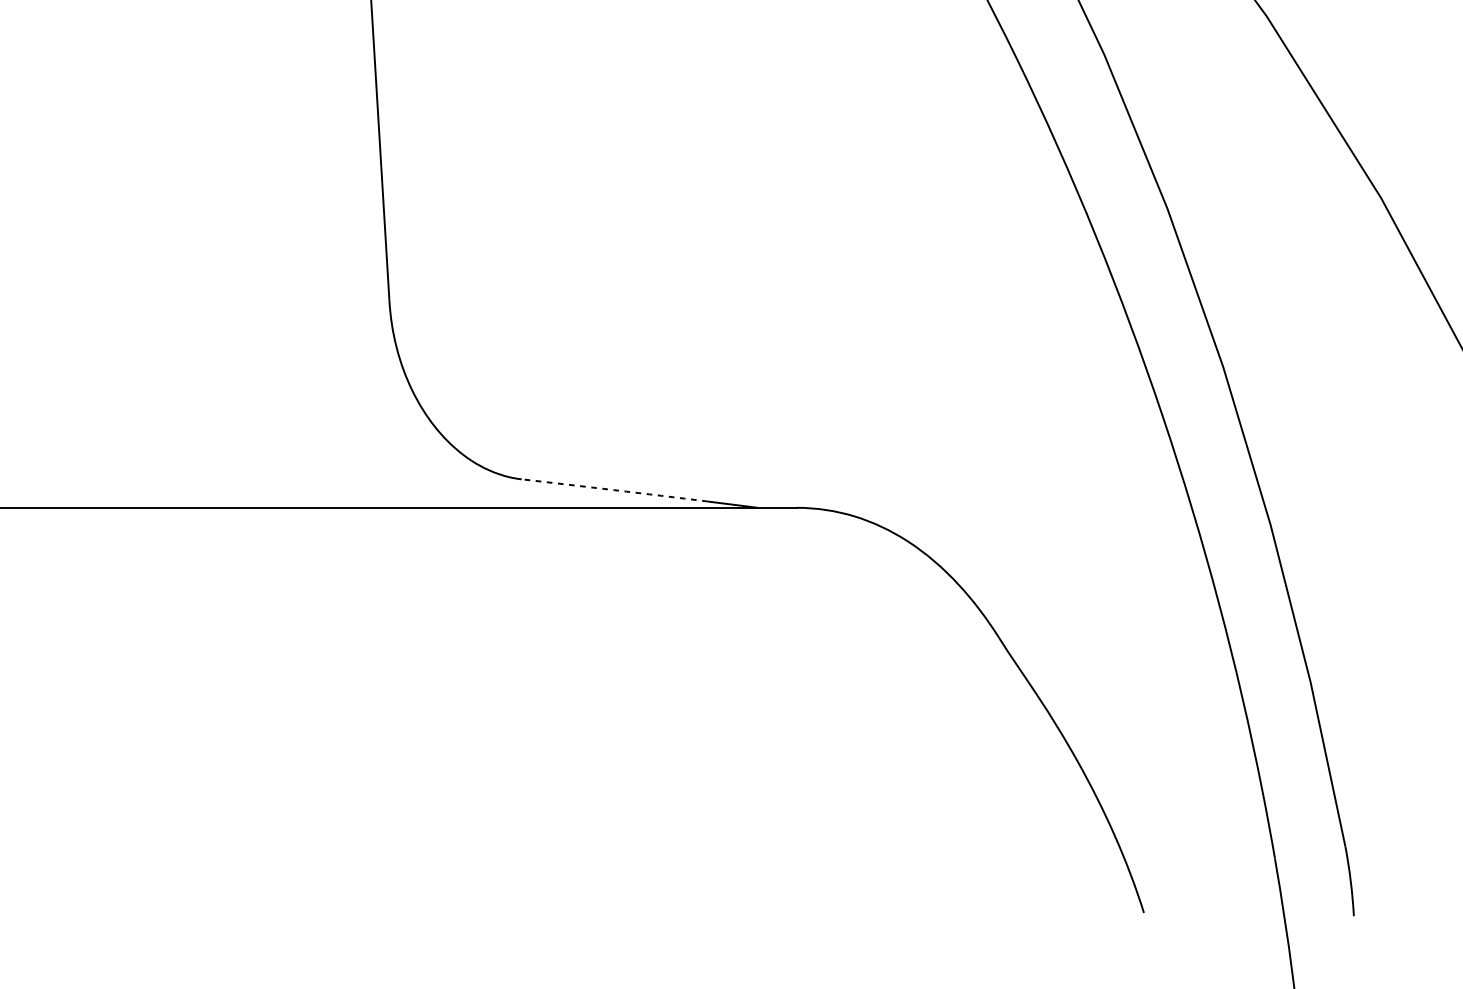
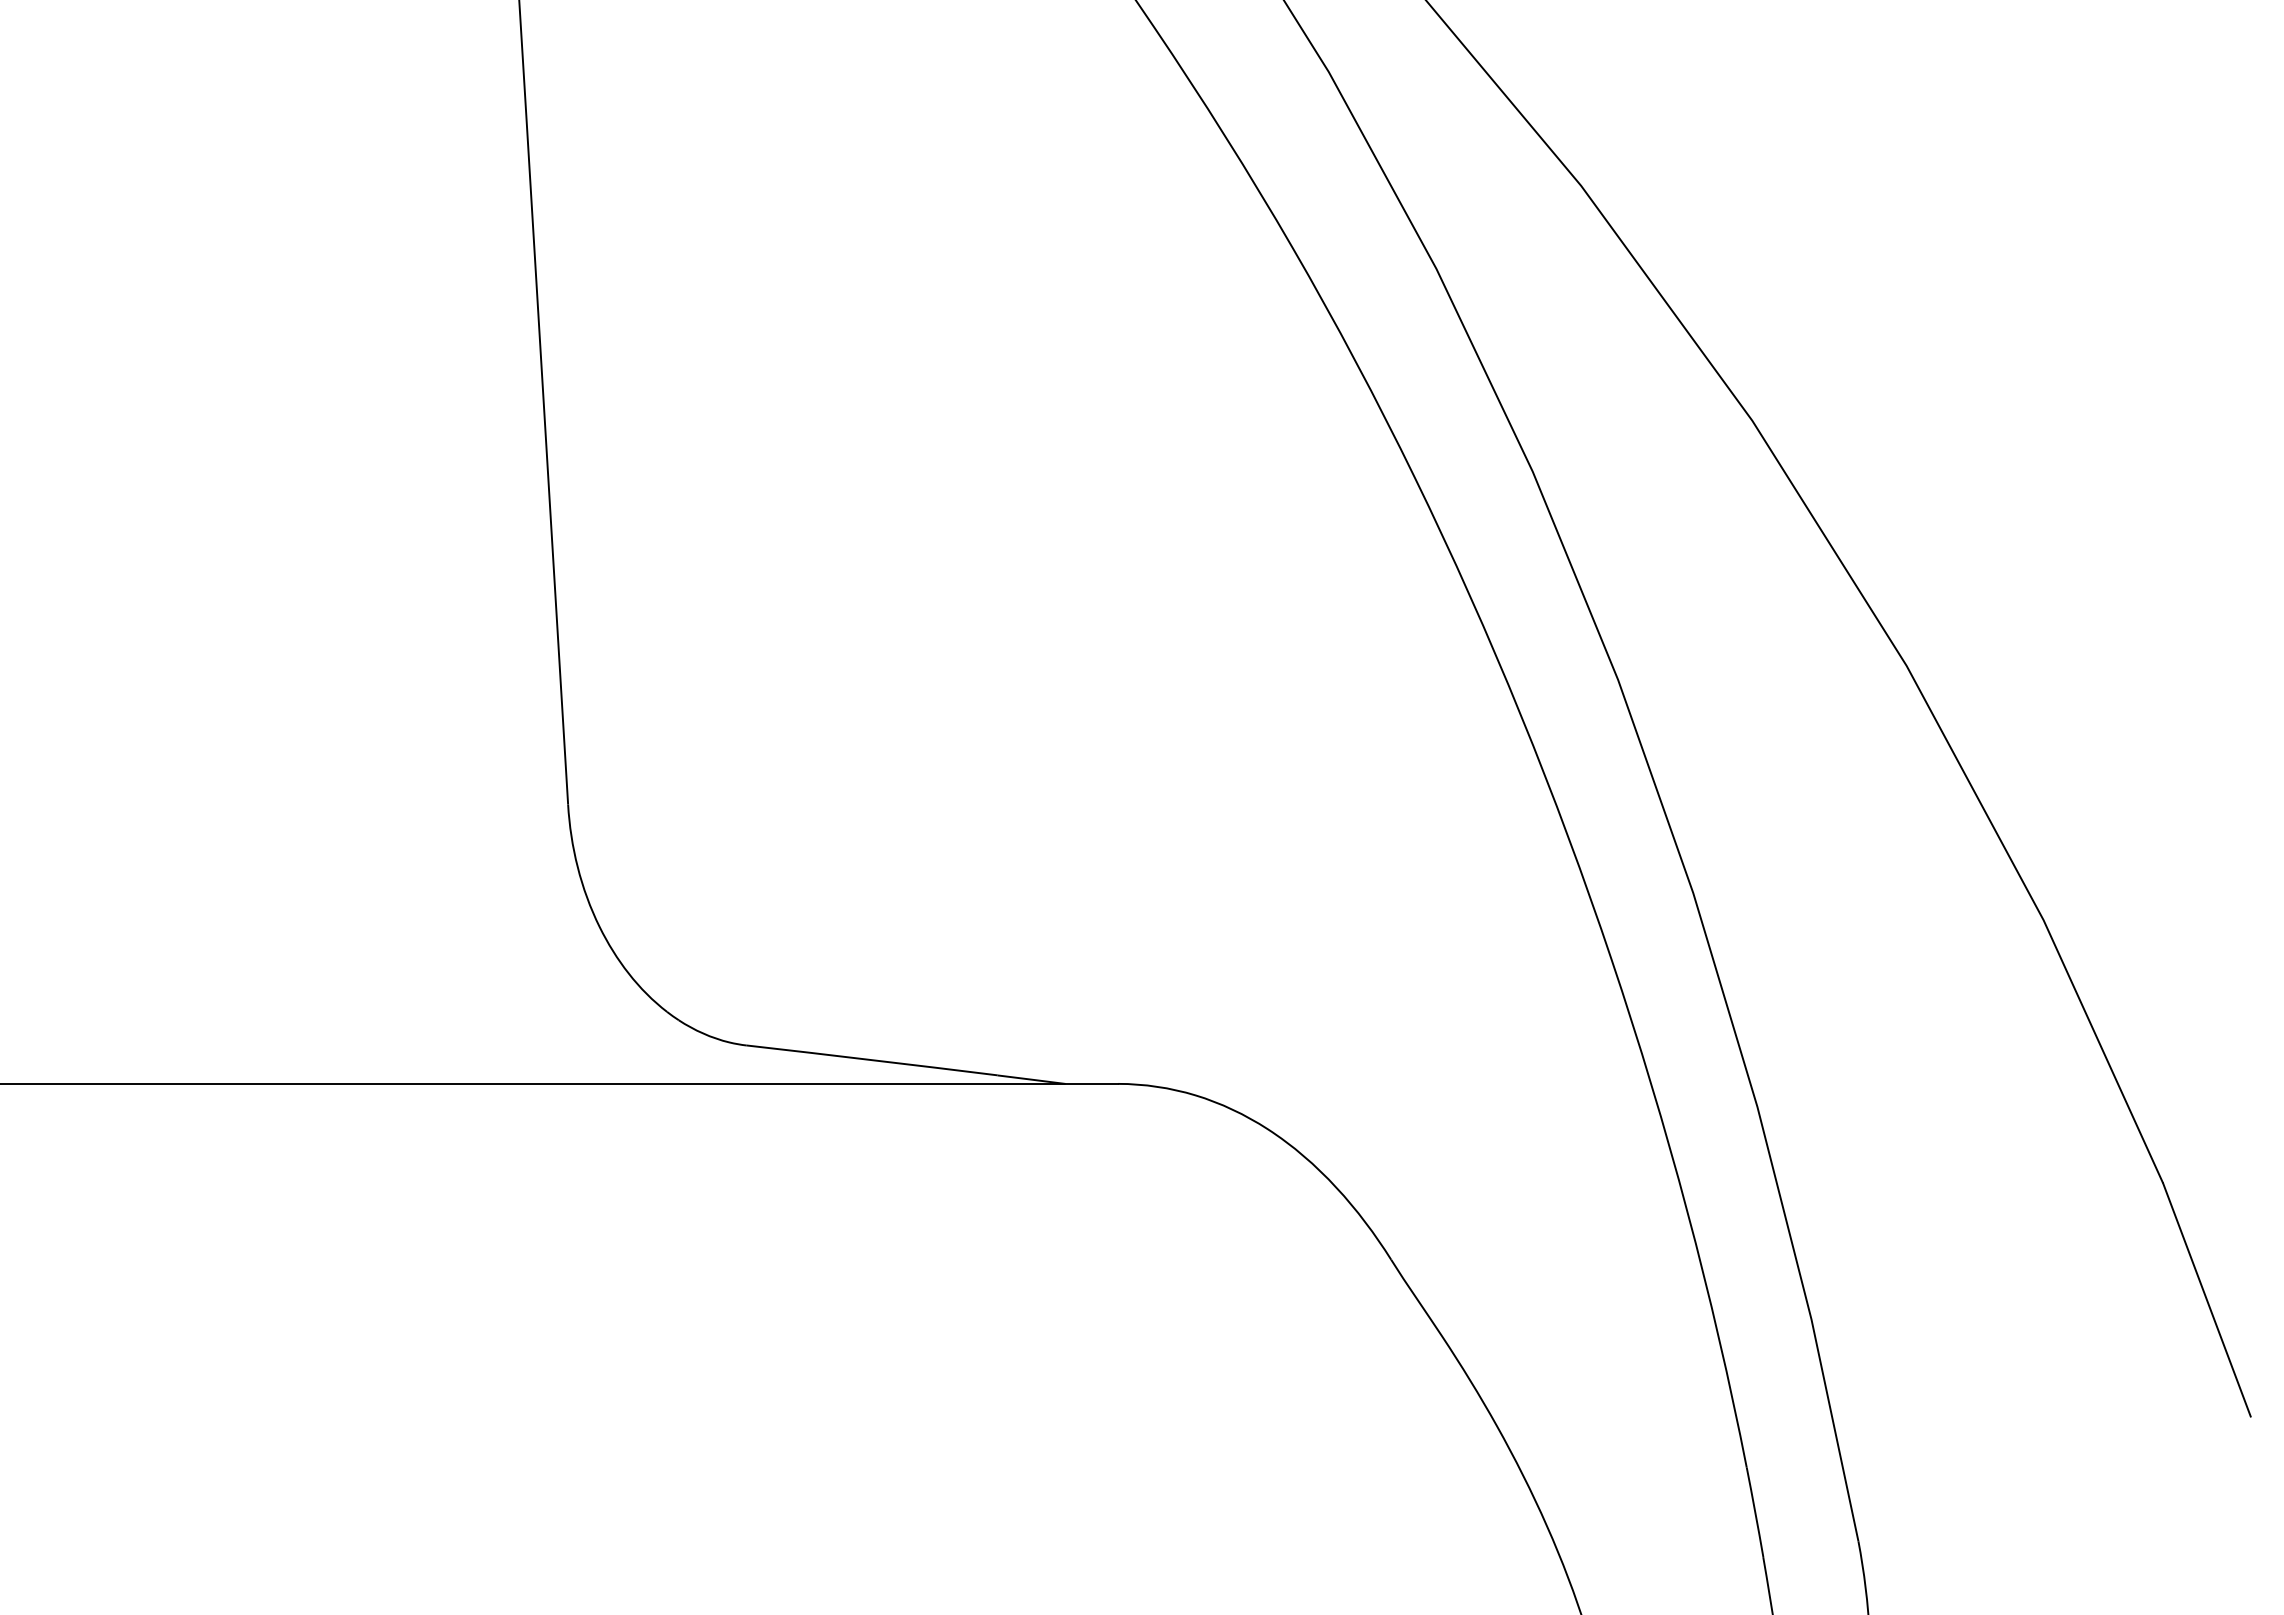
arc: (614, 490) -> (872, 1060), dashed -> solid

